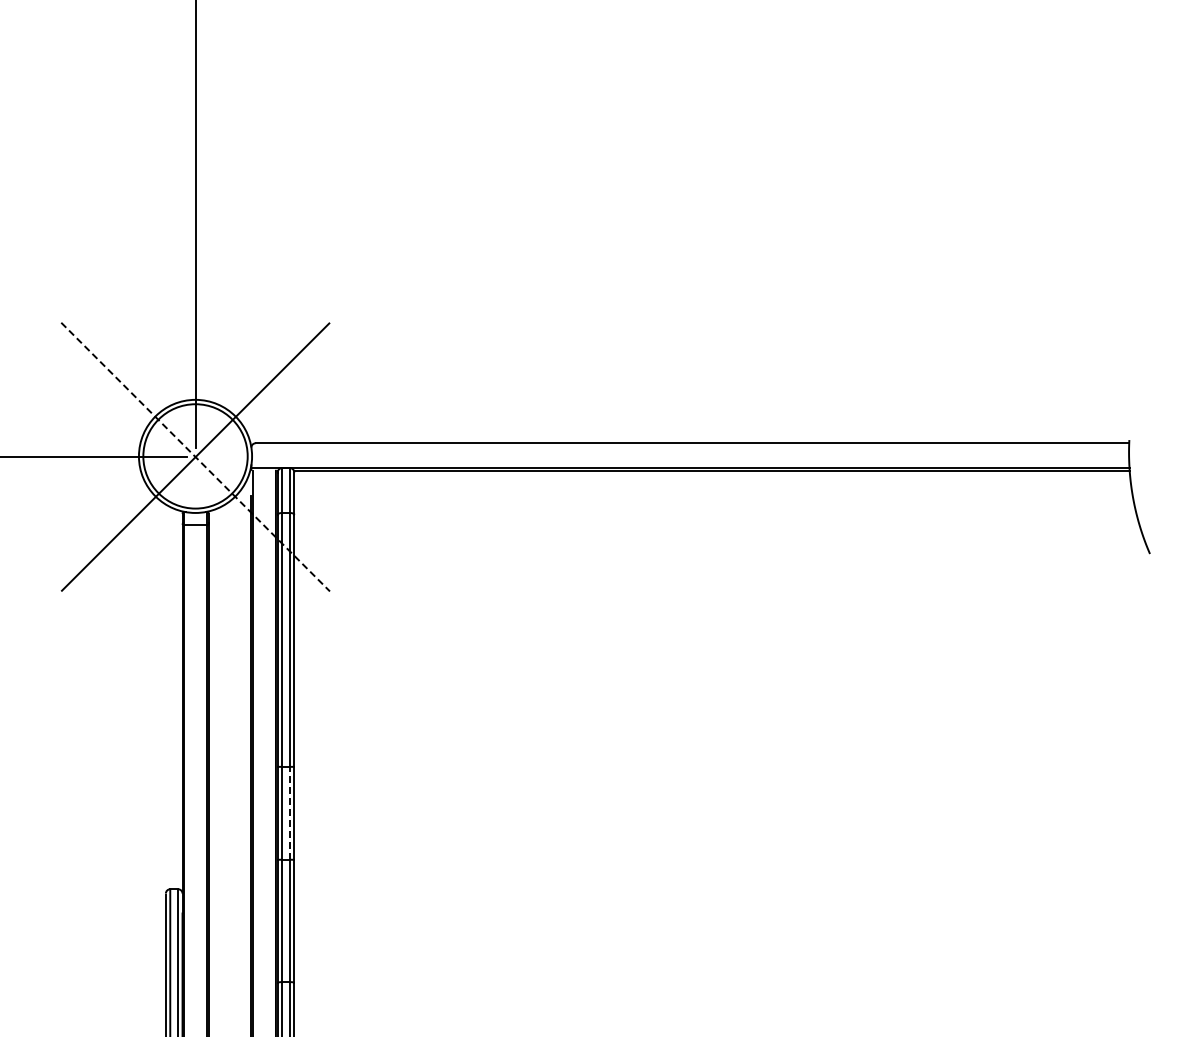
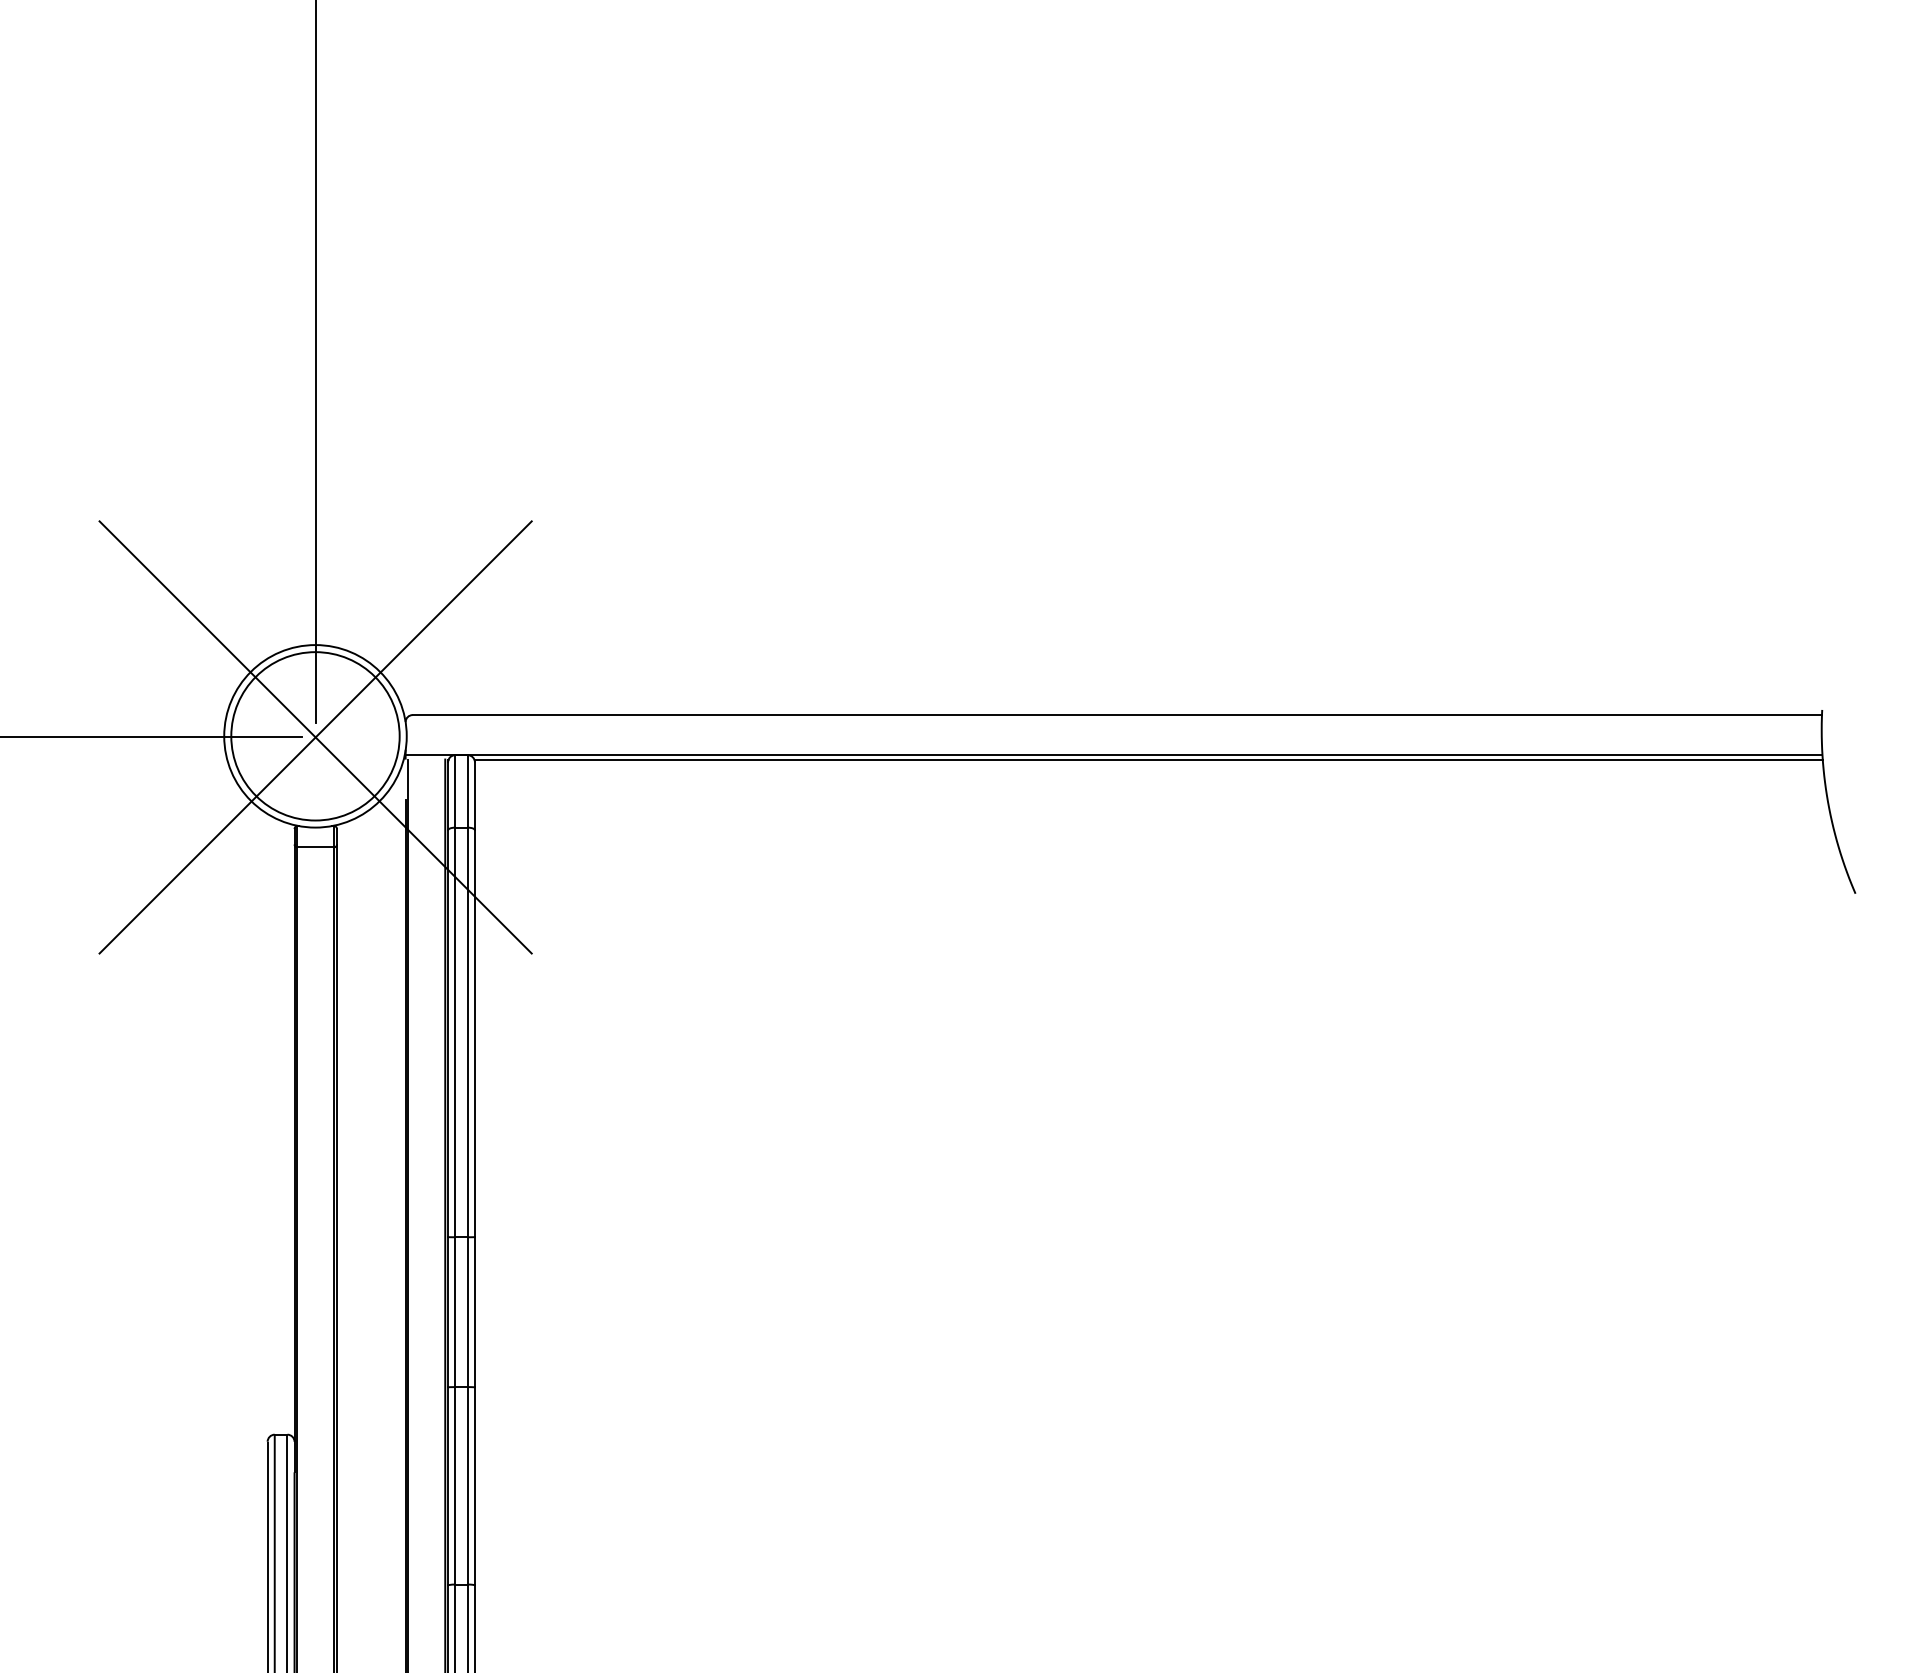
line: (195, 457) -> (315, 738), dashed -> solid
line: (289, 812) -> (467, 1310), dashed -> solid

